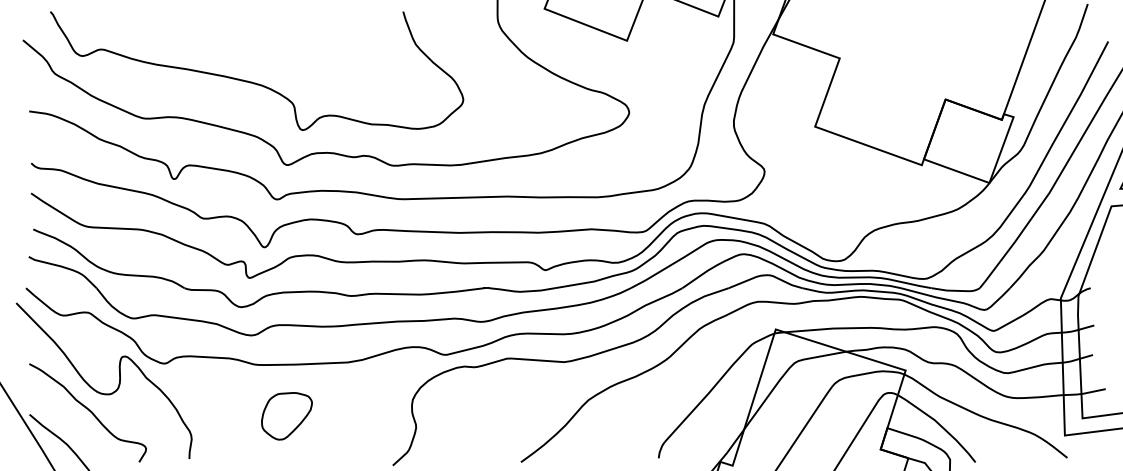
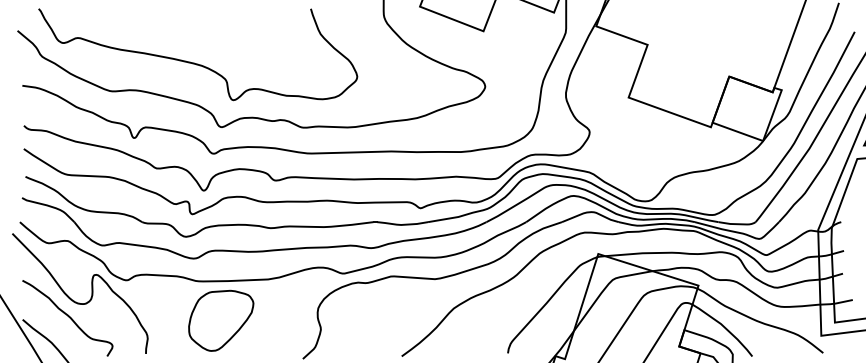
part: (286, 416) -> (220, 321), size x1.67

